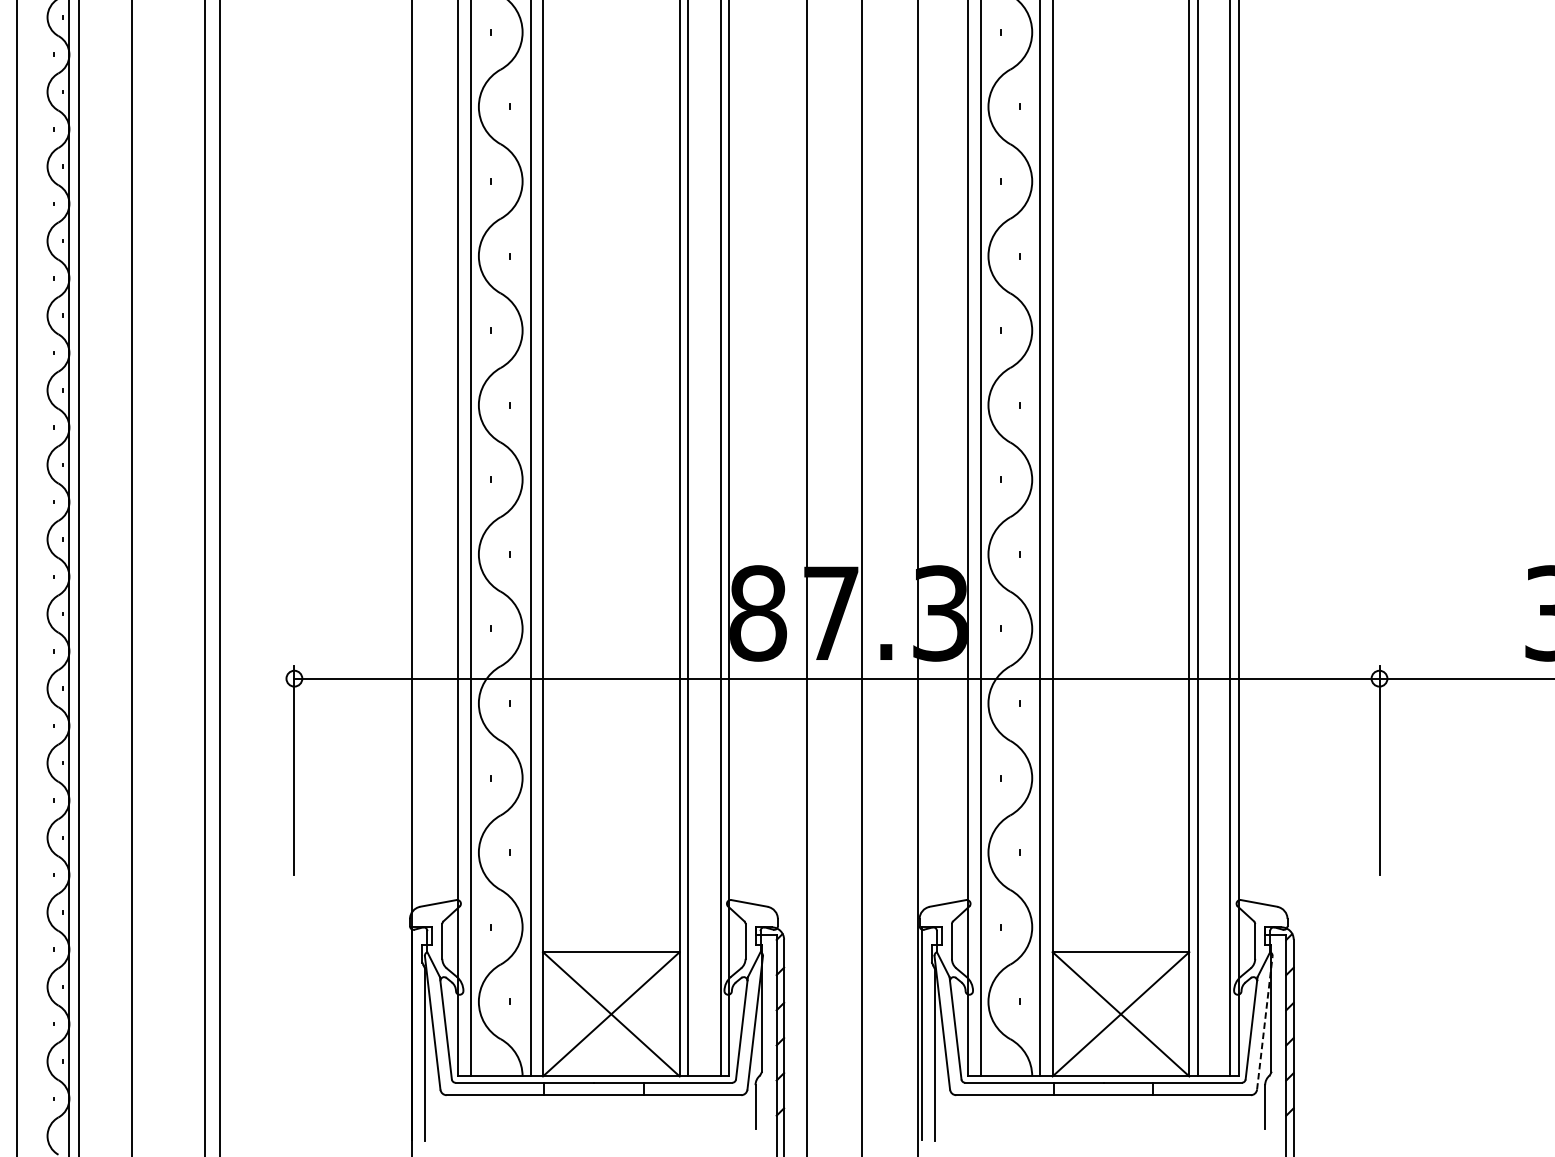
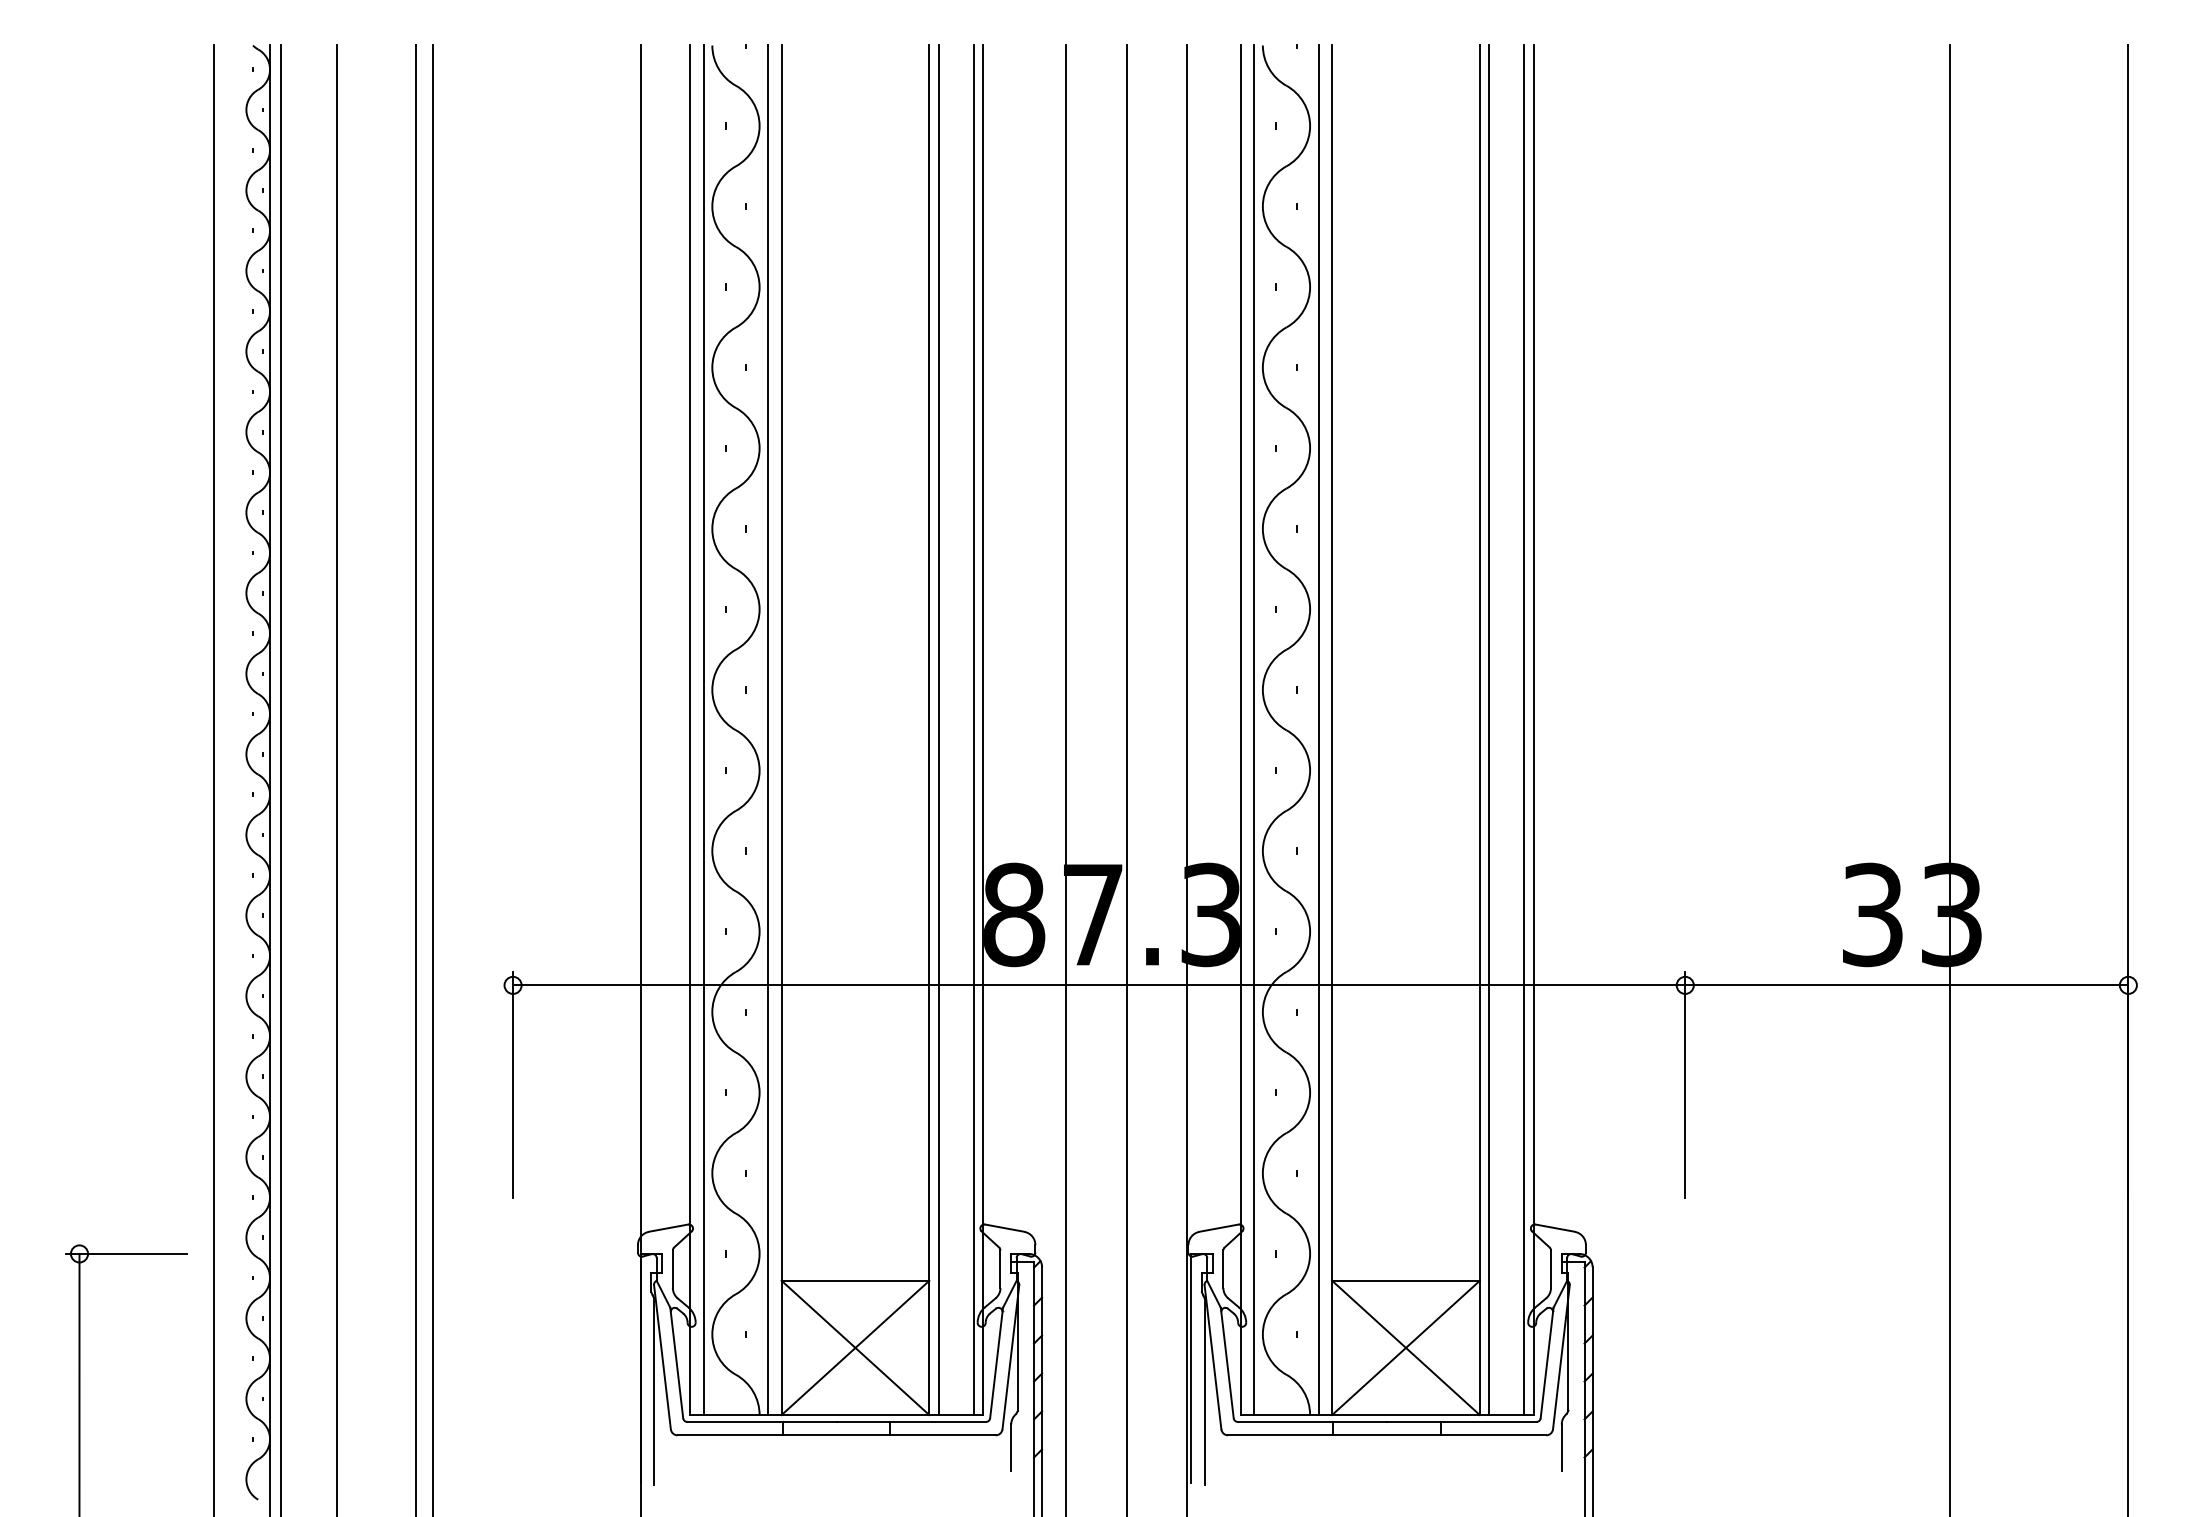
line: (1264, 1023) -> (1561, 1357), dashed -> solid

